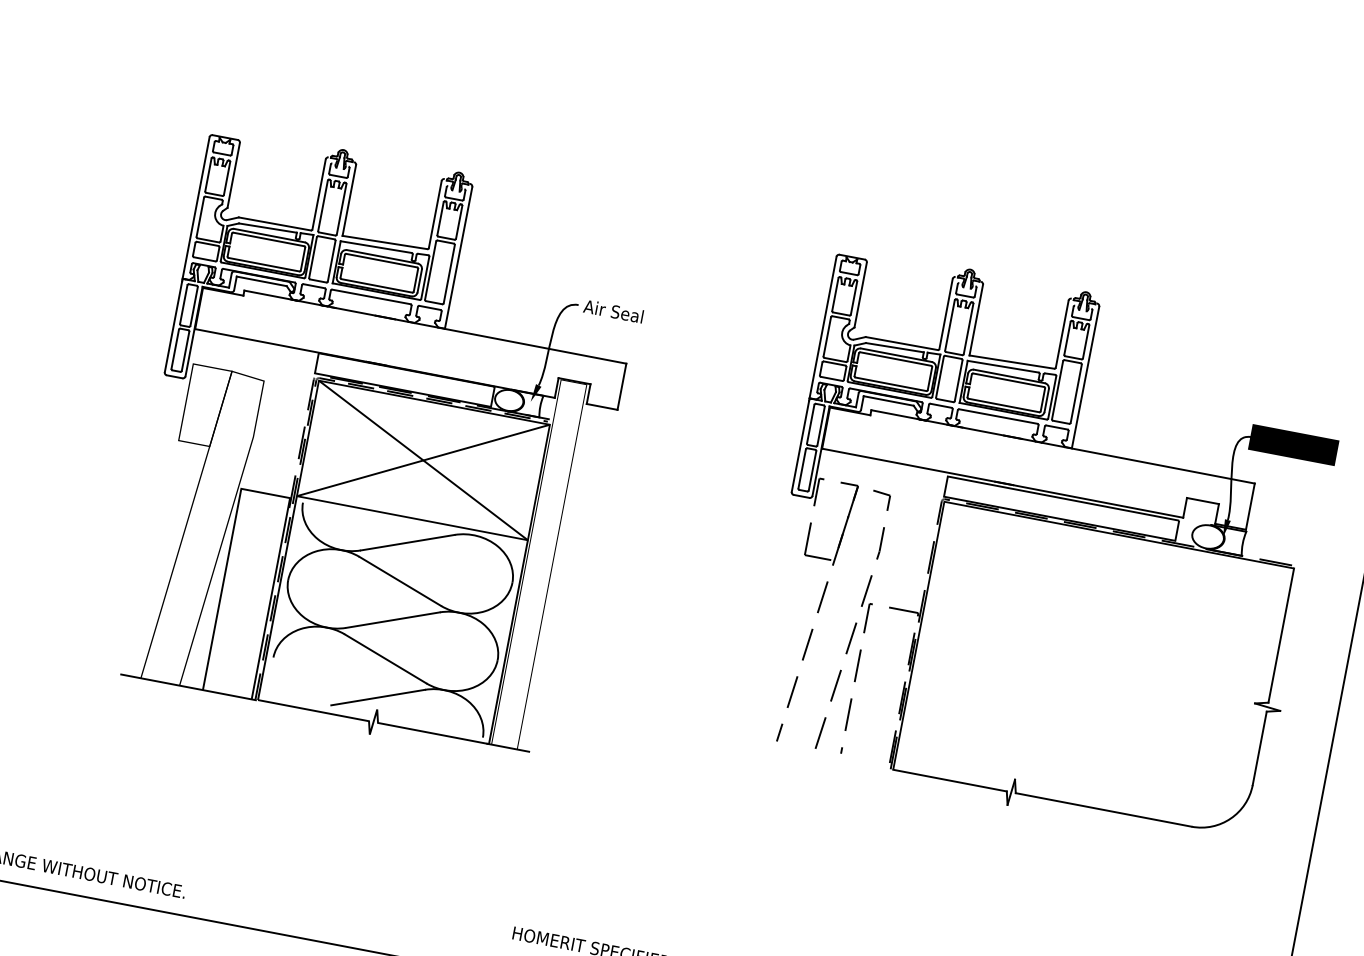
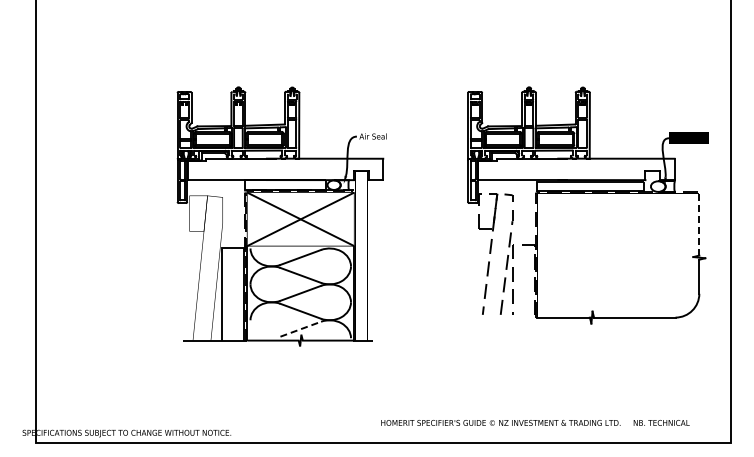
line: (1282, 633) -> (699, 223), solid -> dashed
line: (377, 698) -> (300, 329), solid -> dashed

